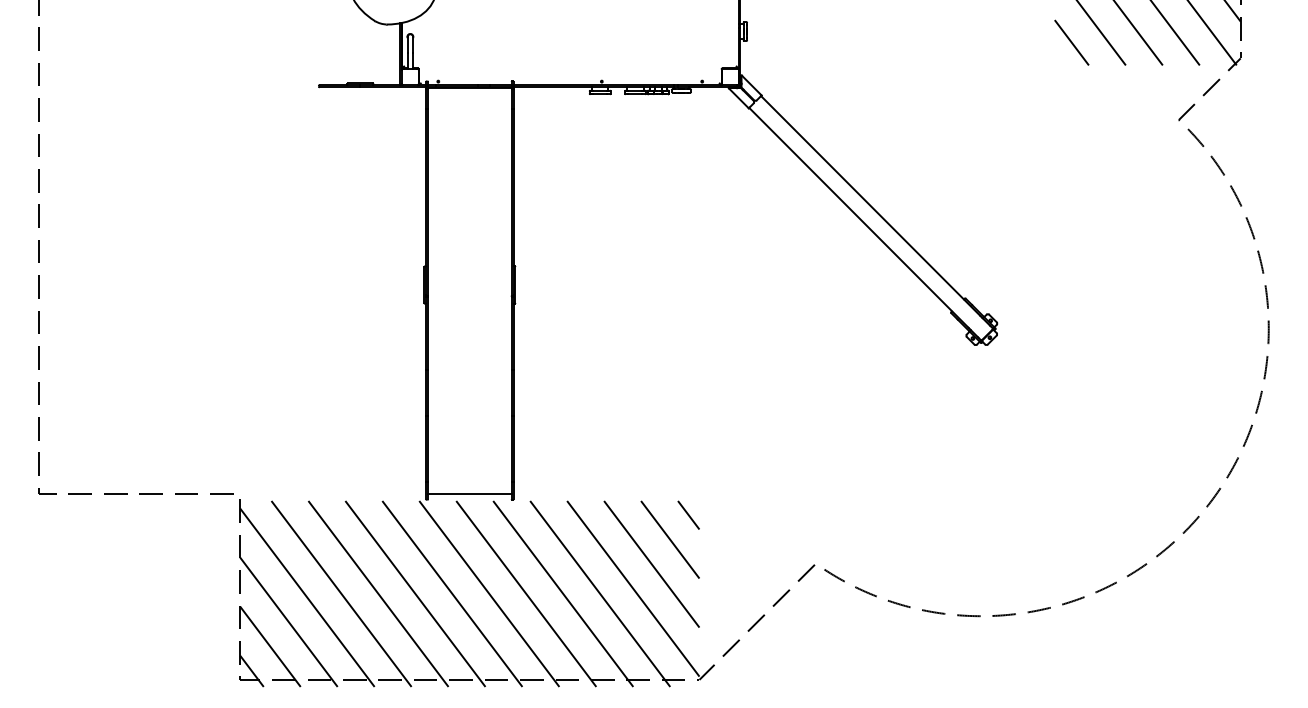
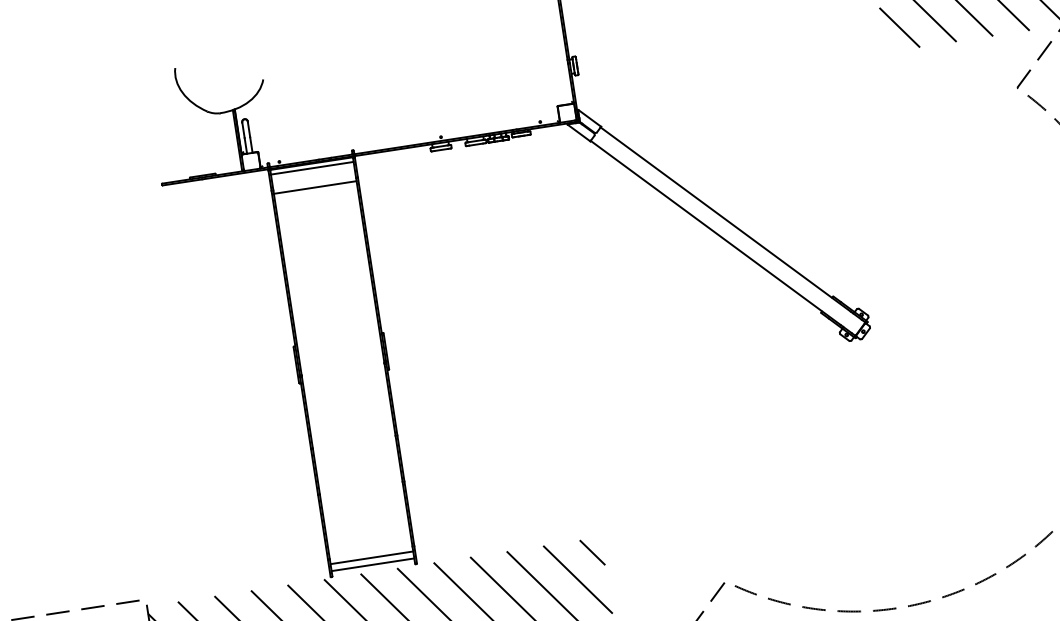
line: (469, 92) -> (311, 167), added
line: (469, 112) -> (314, 187), added
line: (469, 486) -> (371, 557), added

